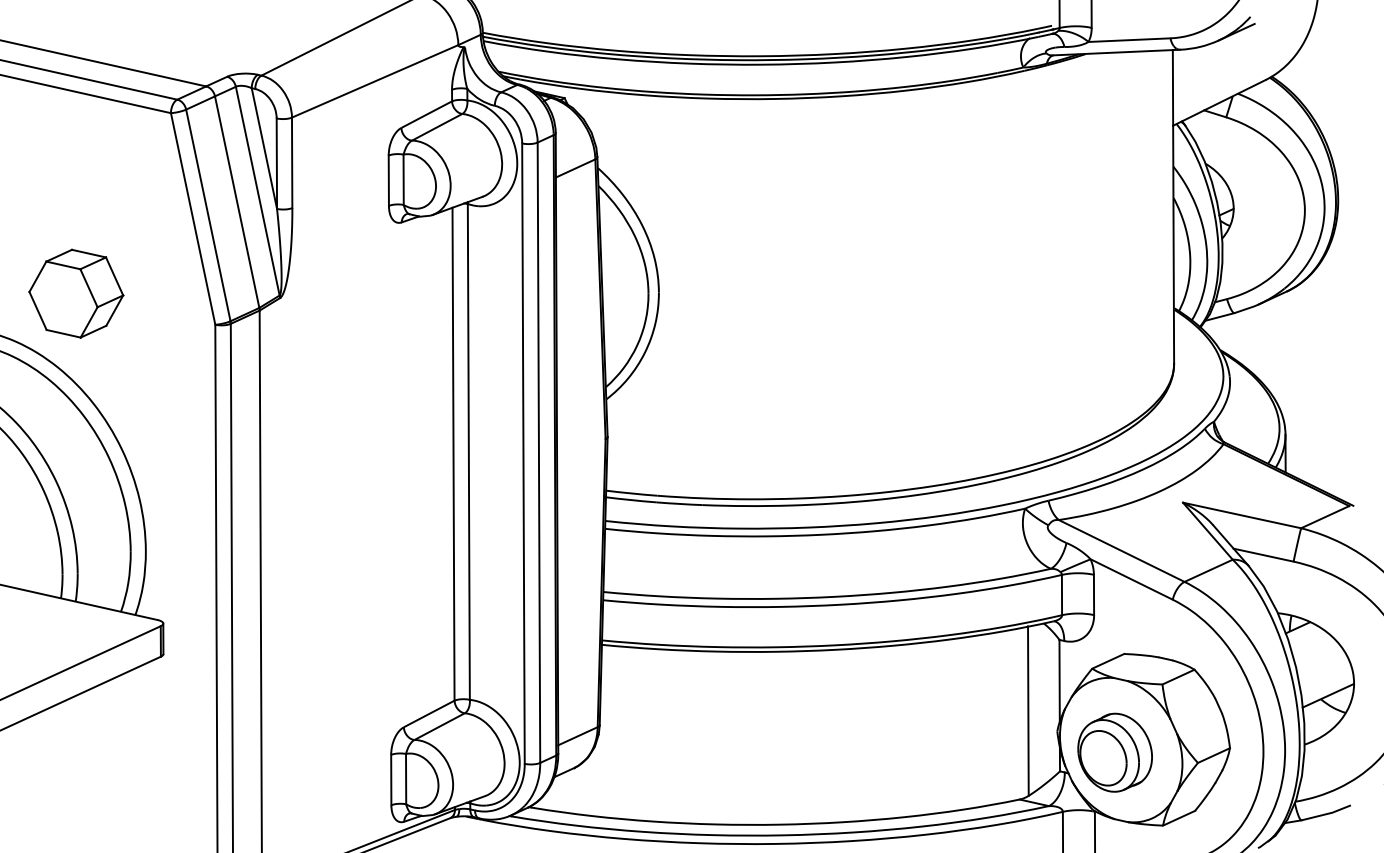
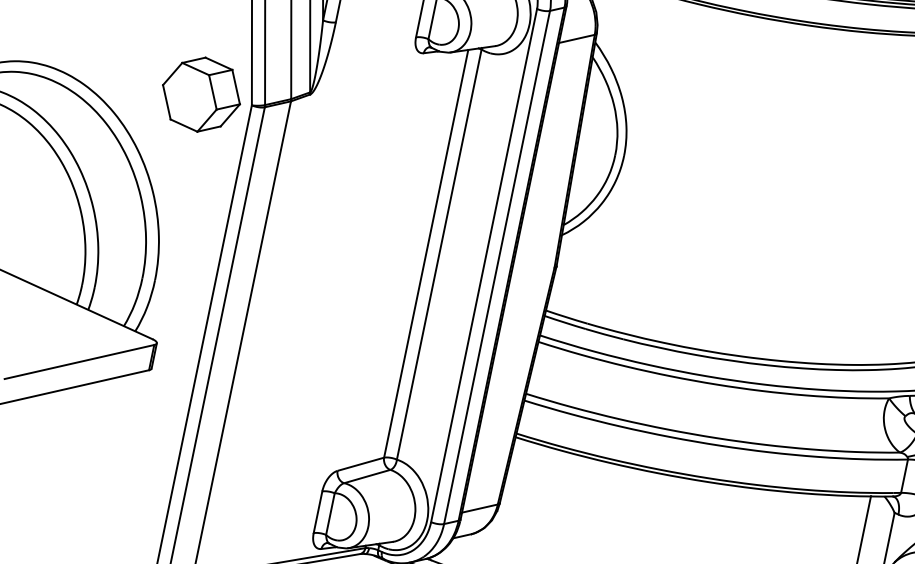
part: (76, 293) -> (201, 94), moved

